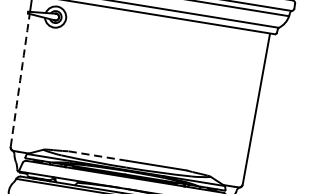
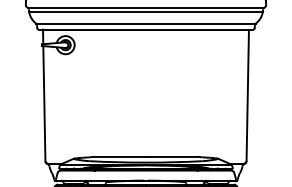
arc: (20, 80) -> (44, 103), dashed -> solid
line: (98, 155) -> (120, 156), dashed -> solid

